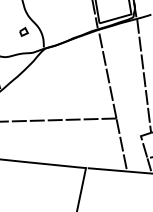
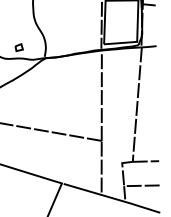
part: (23, 31) -> (18, 47), moved

